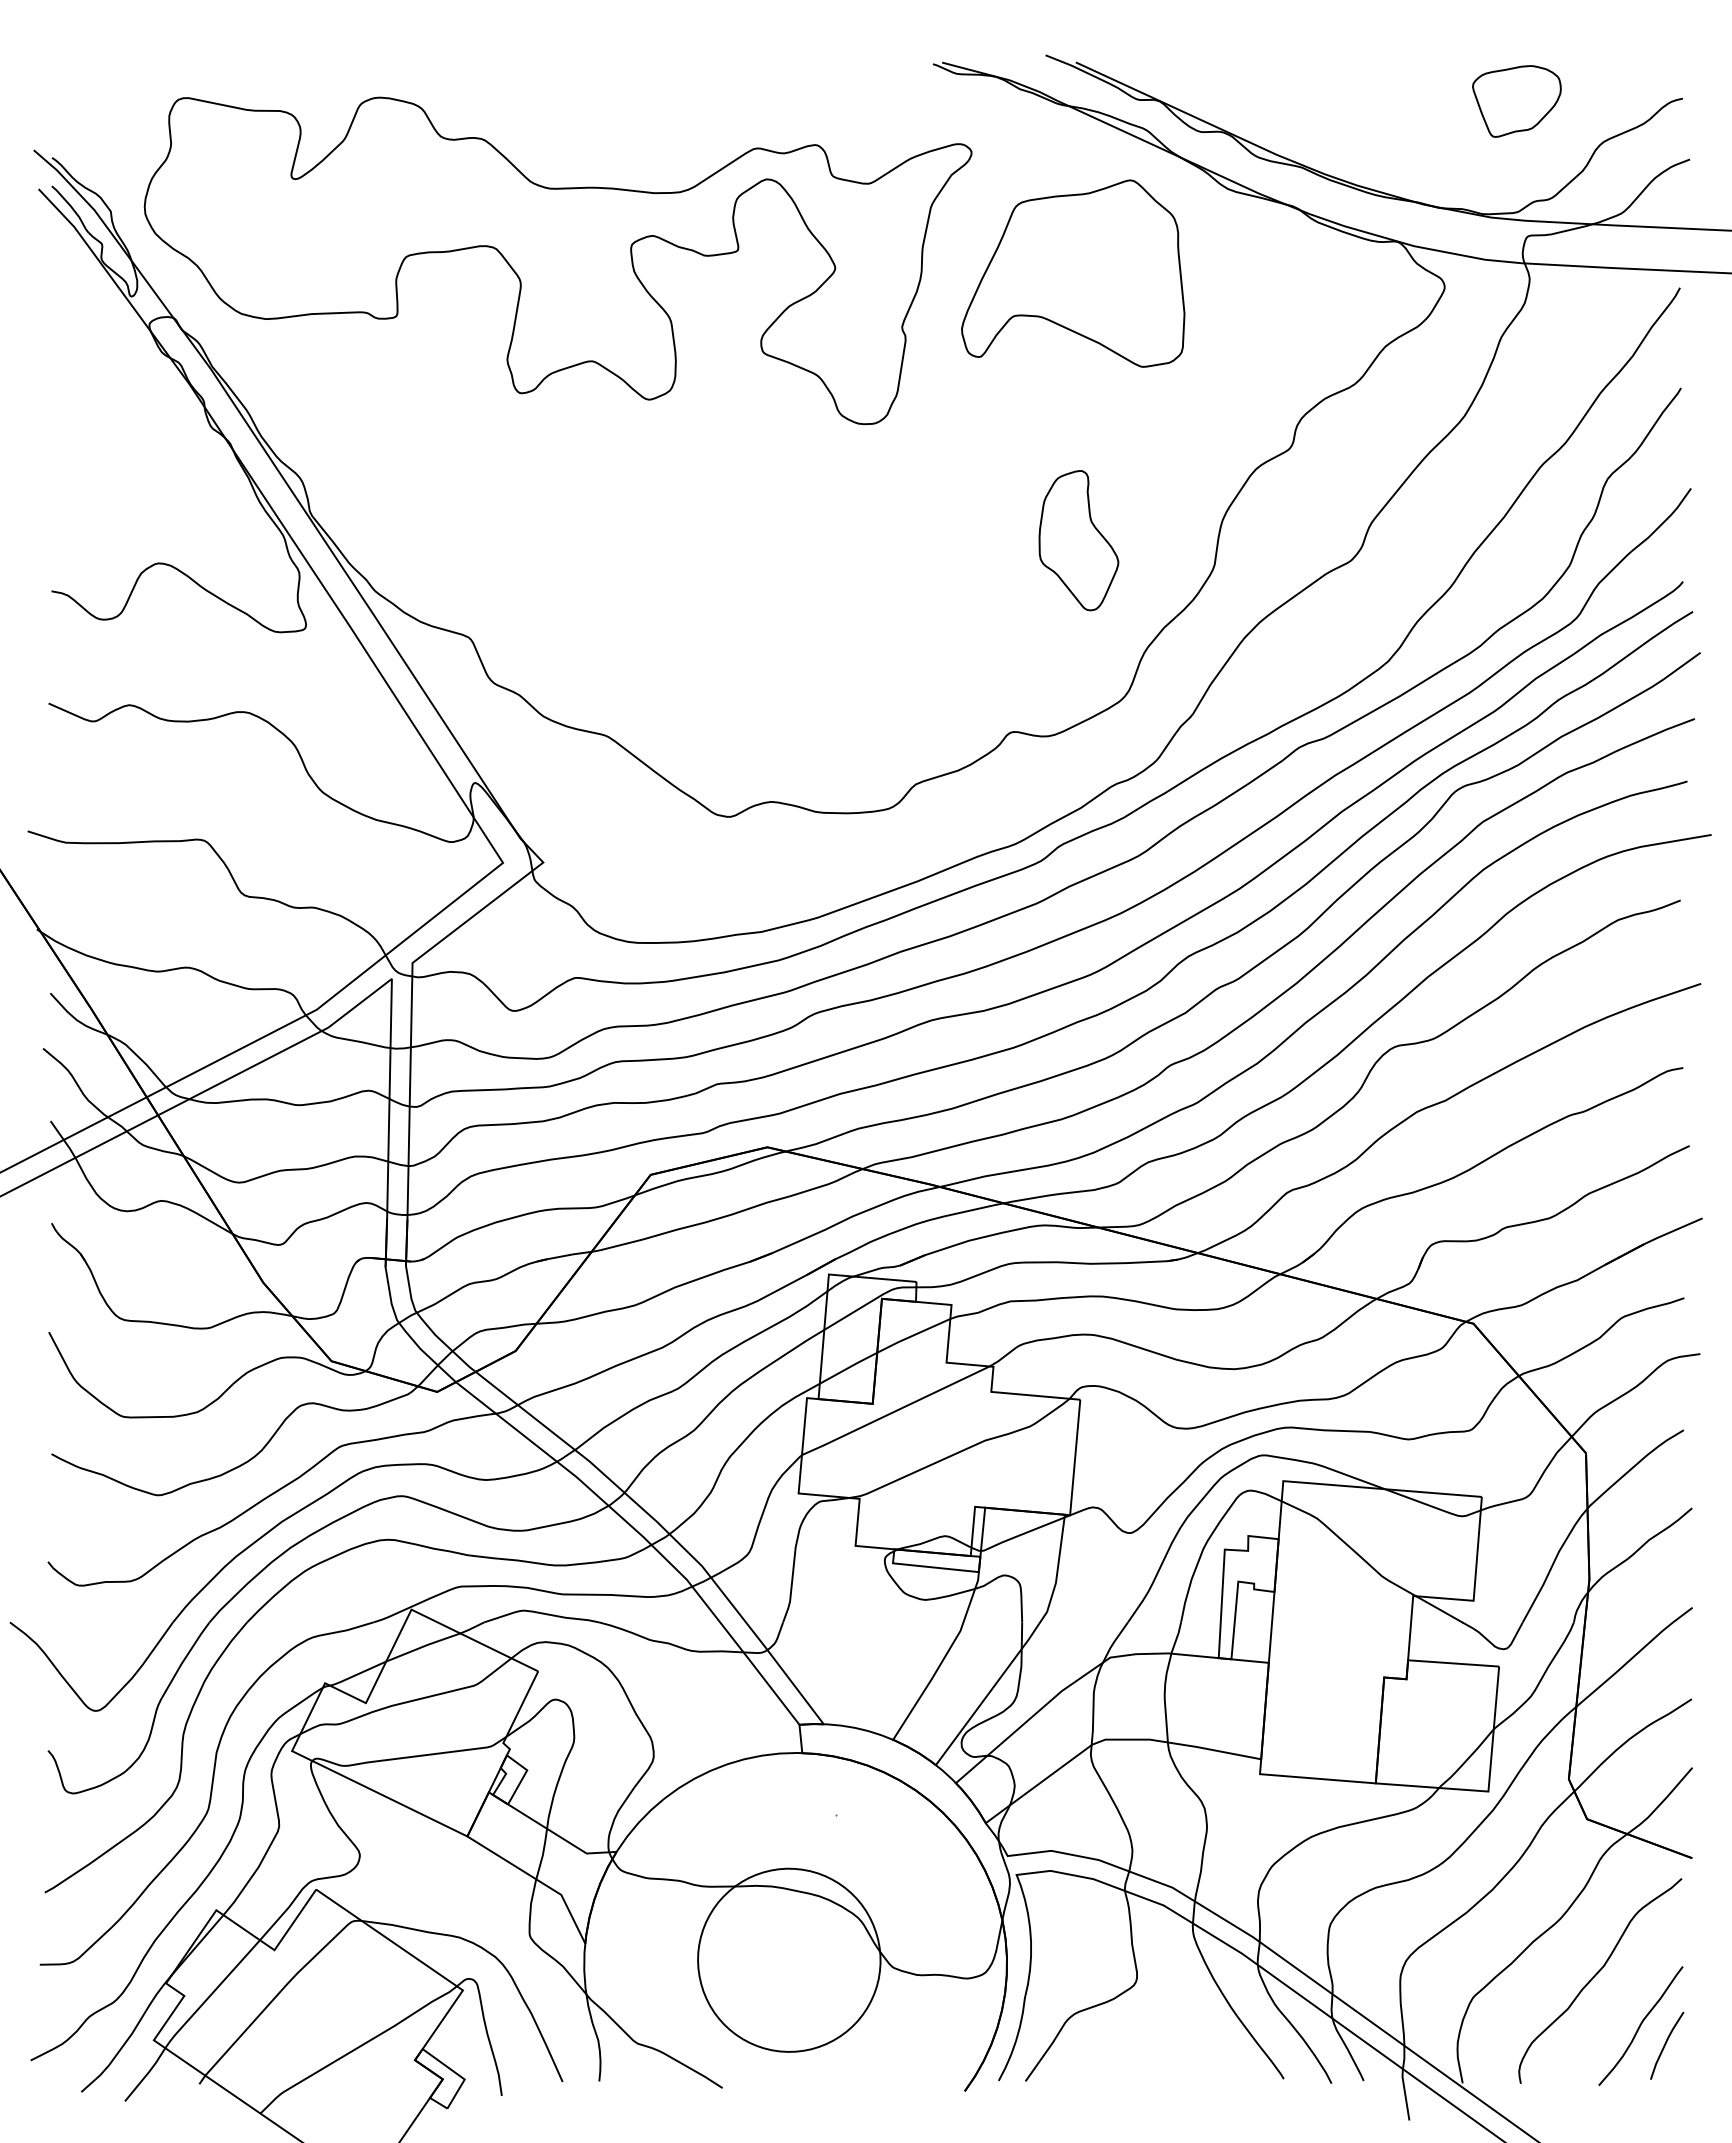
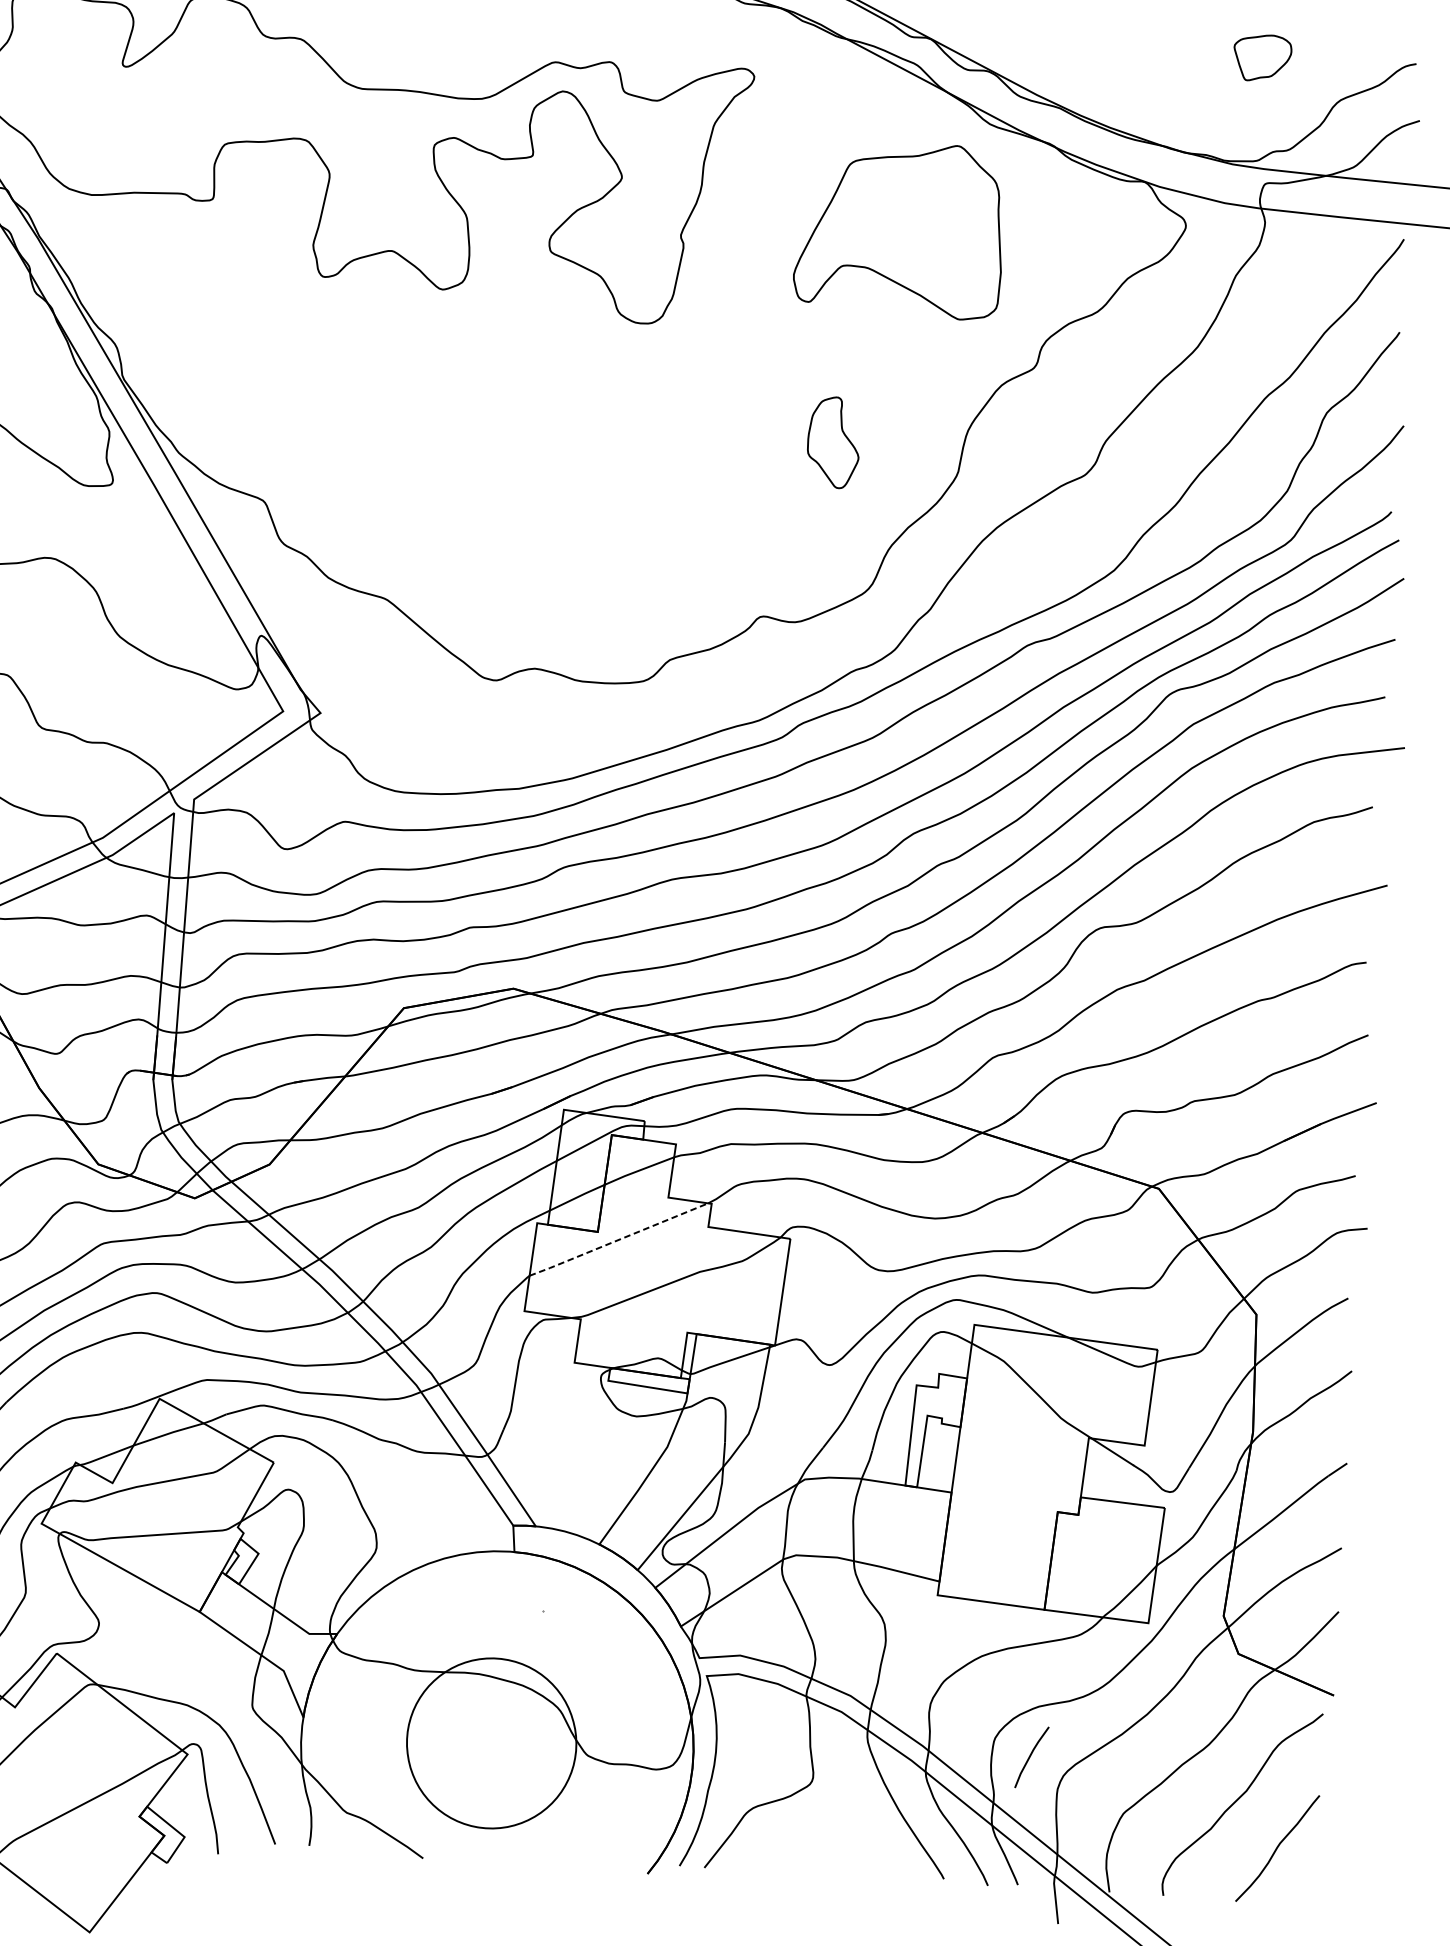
part: (1516, 101) -> (1262, 58), size x0.7
part: (1073, 273) -> (900, 229), moved
part: (1078, 540) -> (833, 442), size x0.7
line: (895, 1411) -> (618, 1240), solid -> dashed
line: (1666, 2044) -> (1031, 1756), moved

